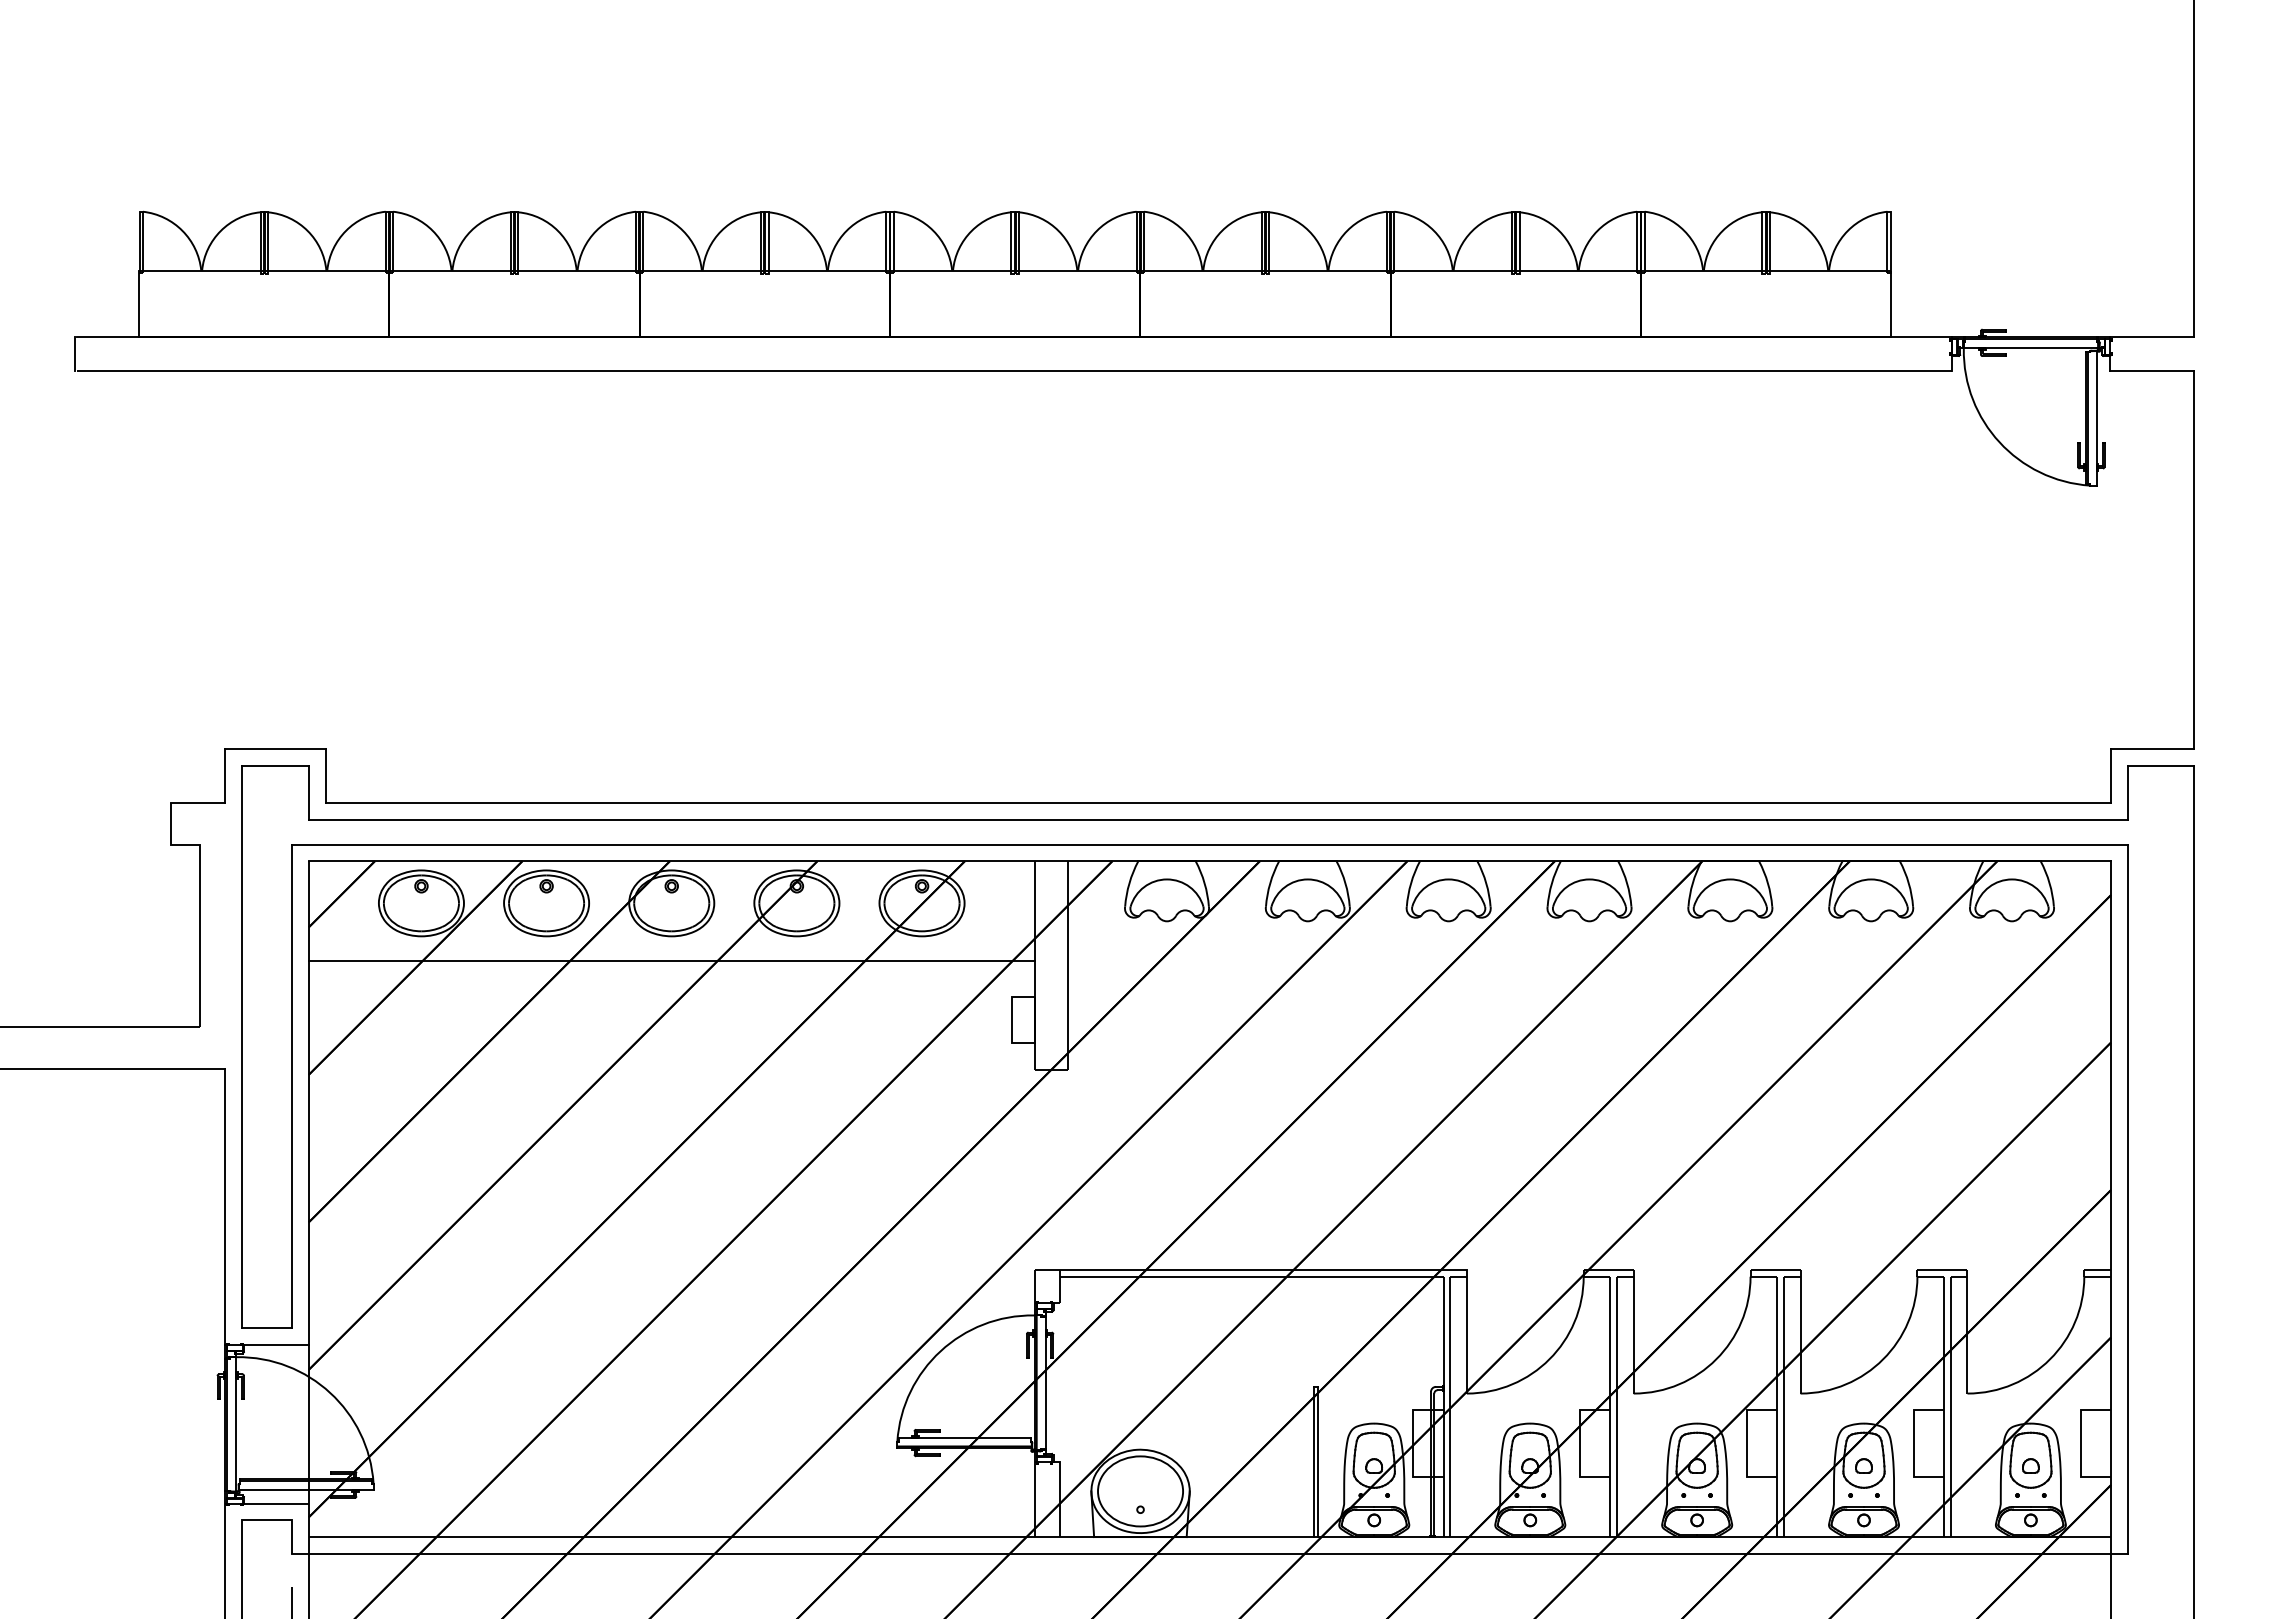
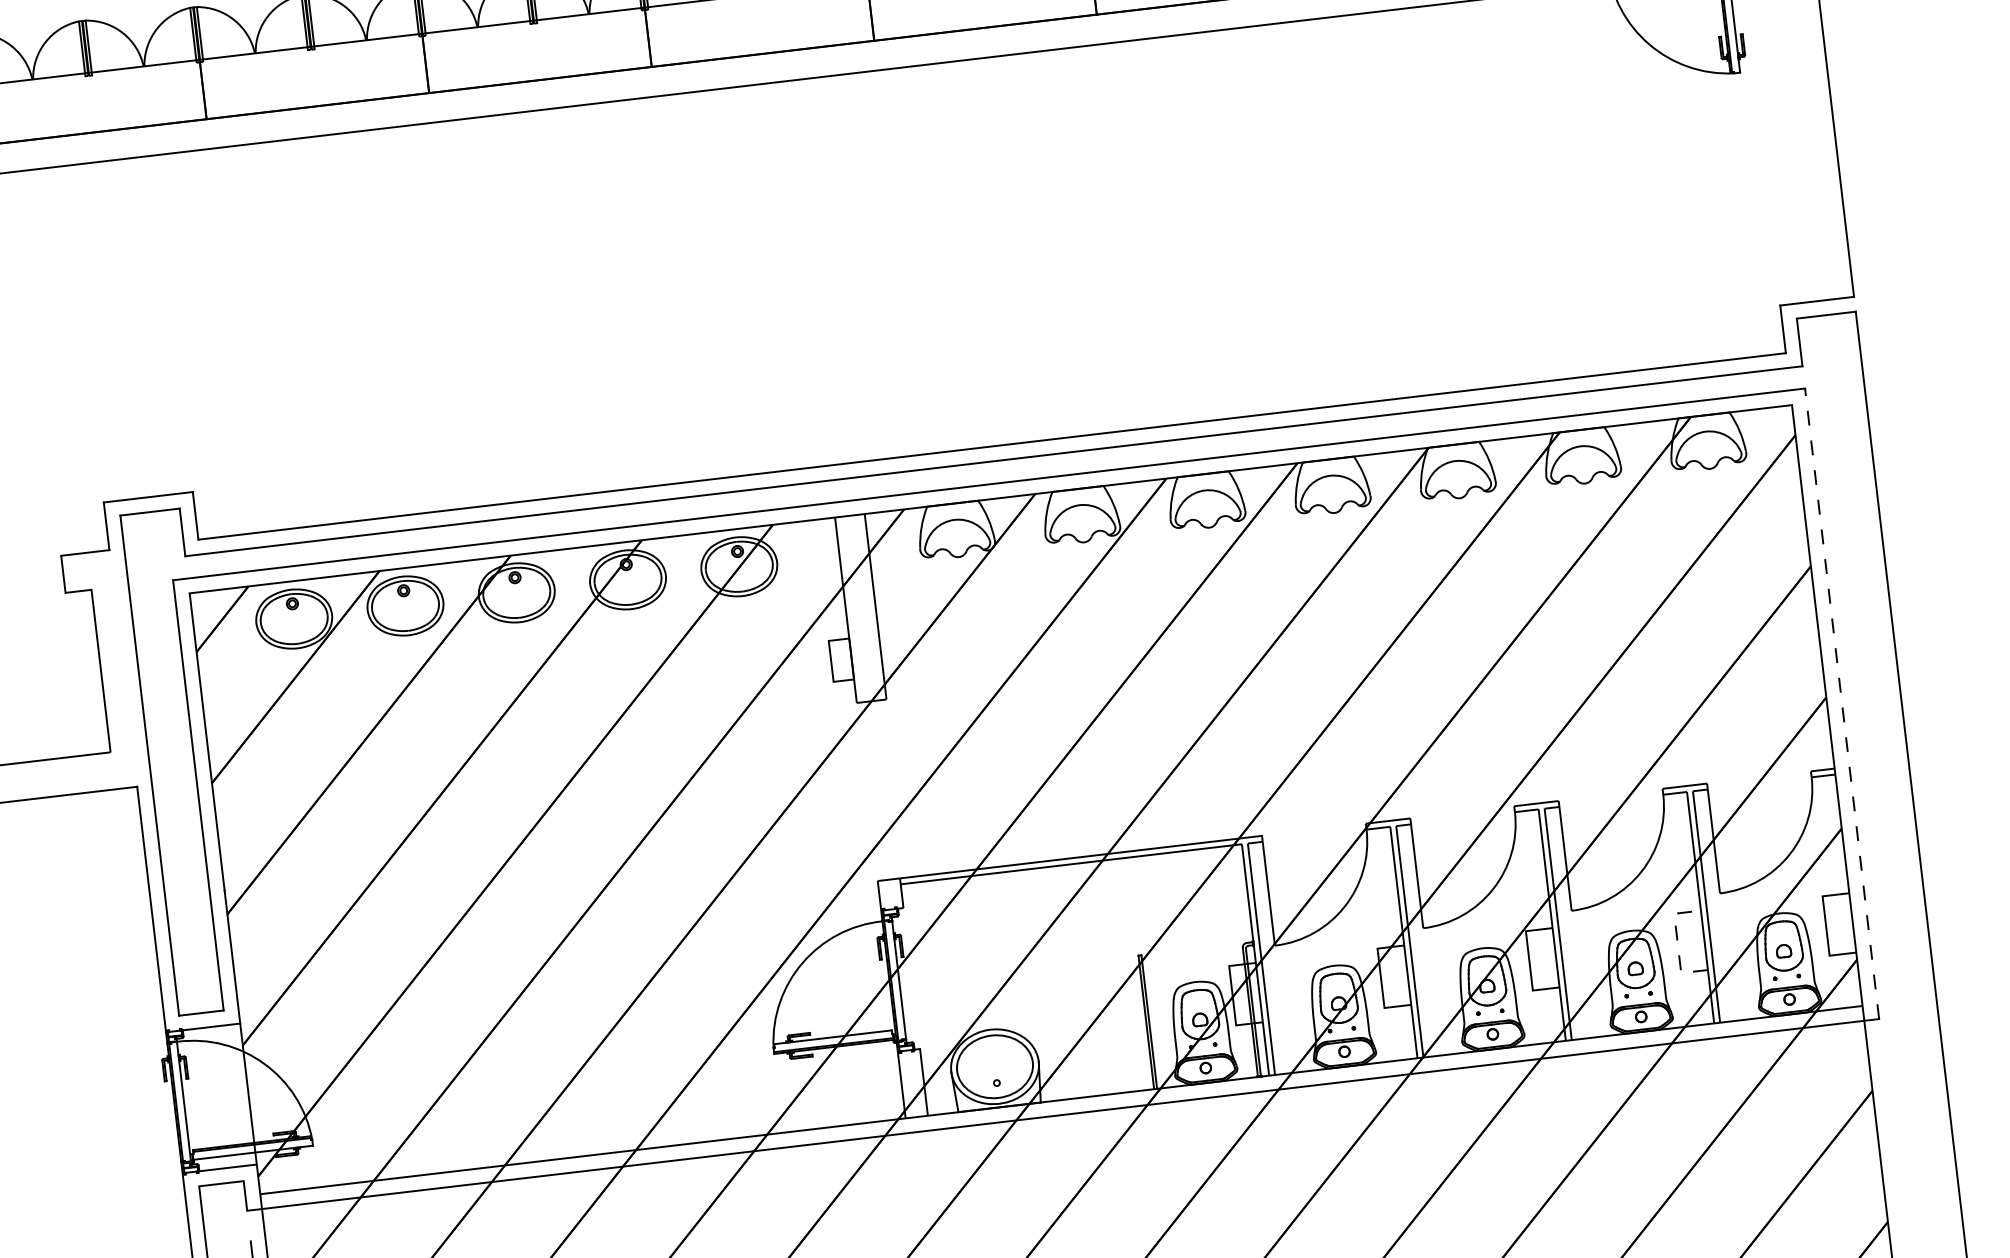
line: (671, 961) -> (522, 644), removed
line: (2127, 1199) -> (1841, 704), solid -> dashed
line: (1914, 1443) -> (1678, 943), solid -> dashed

